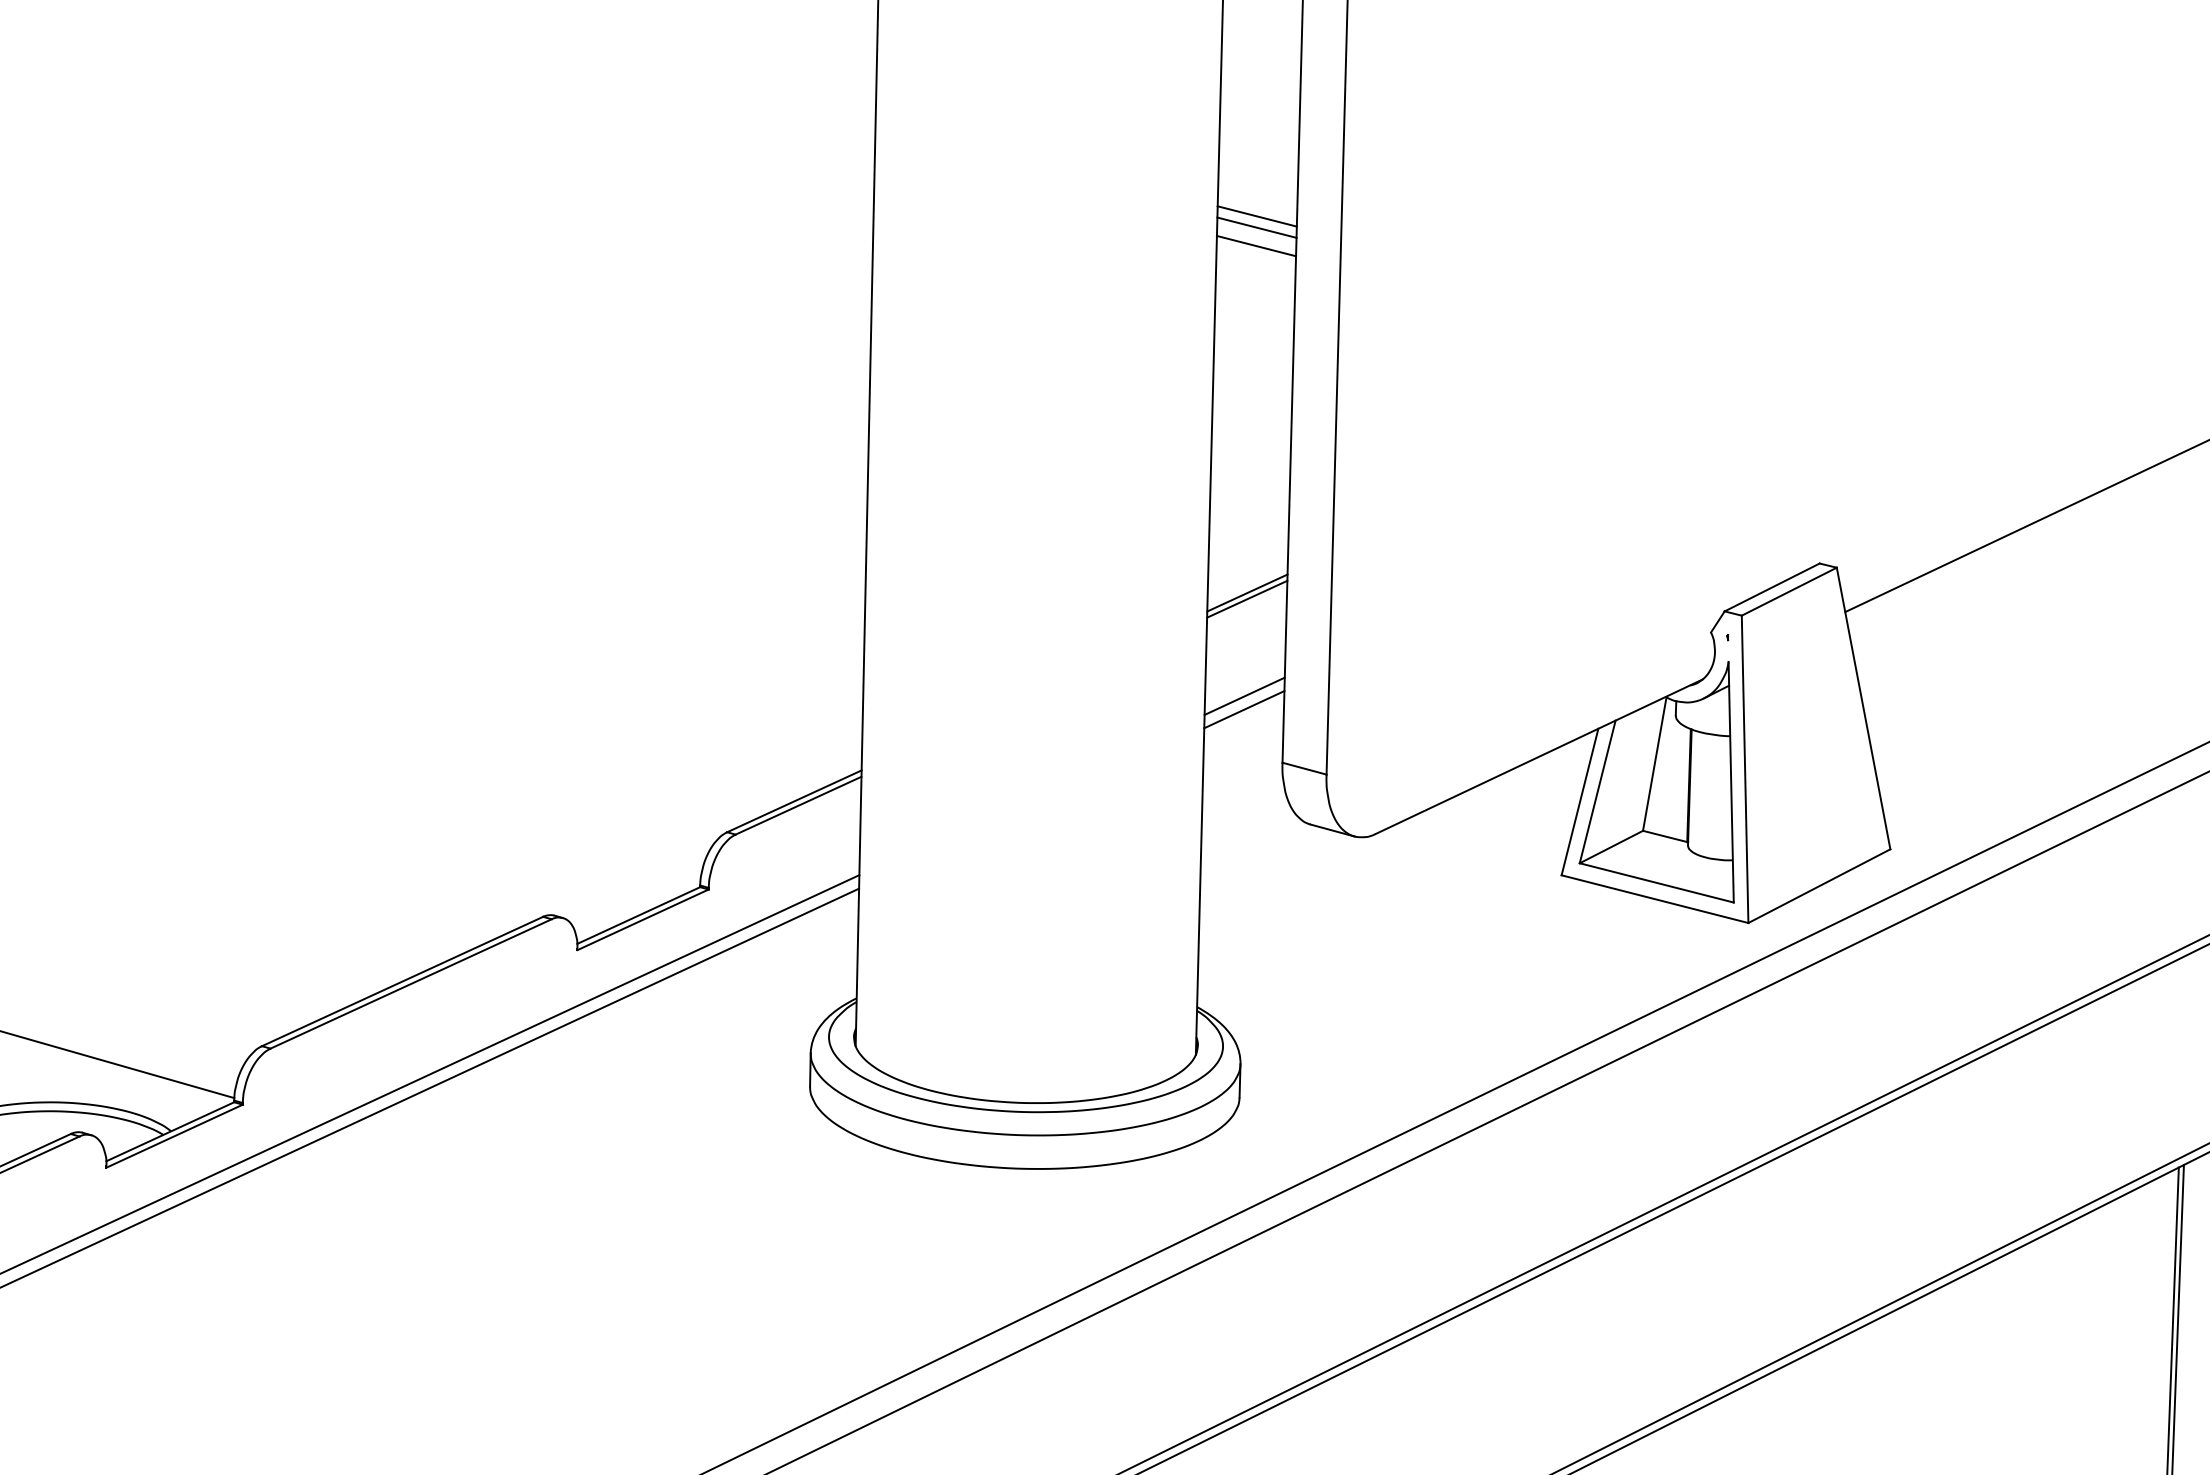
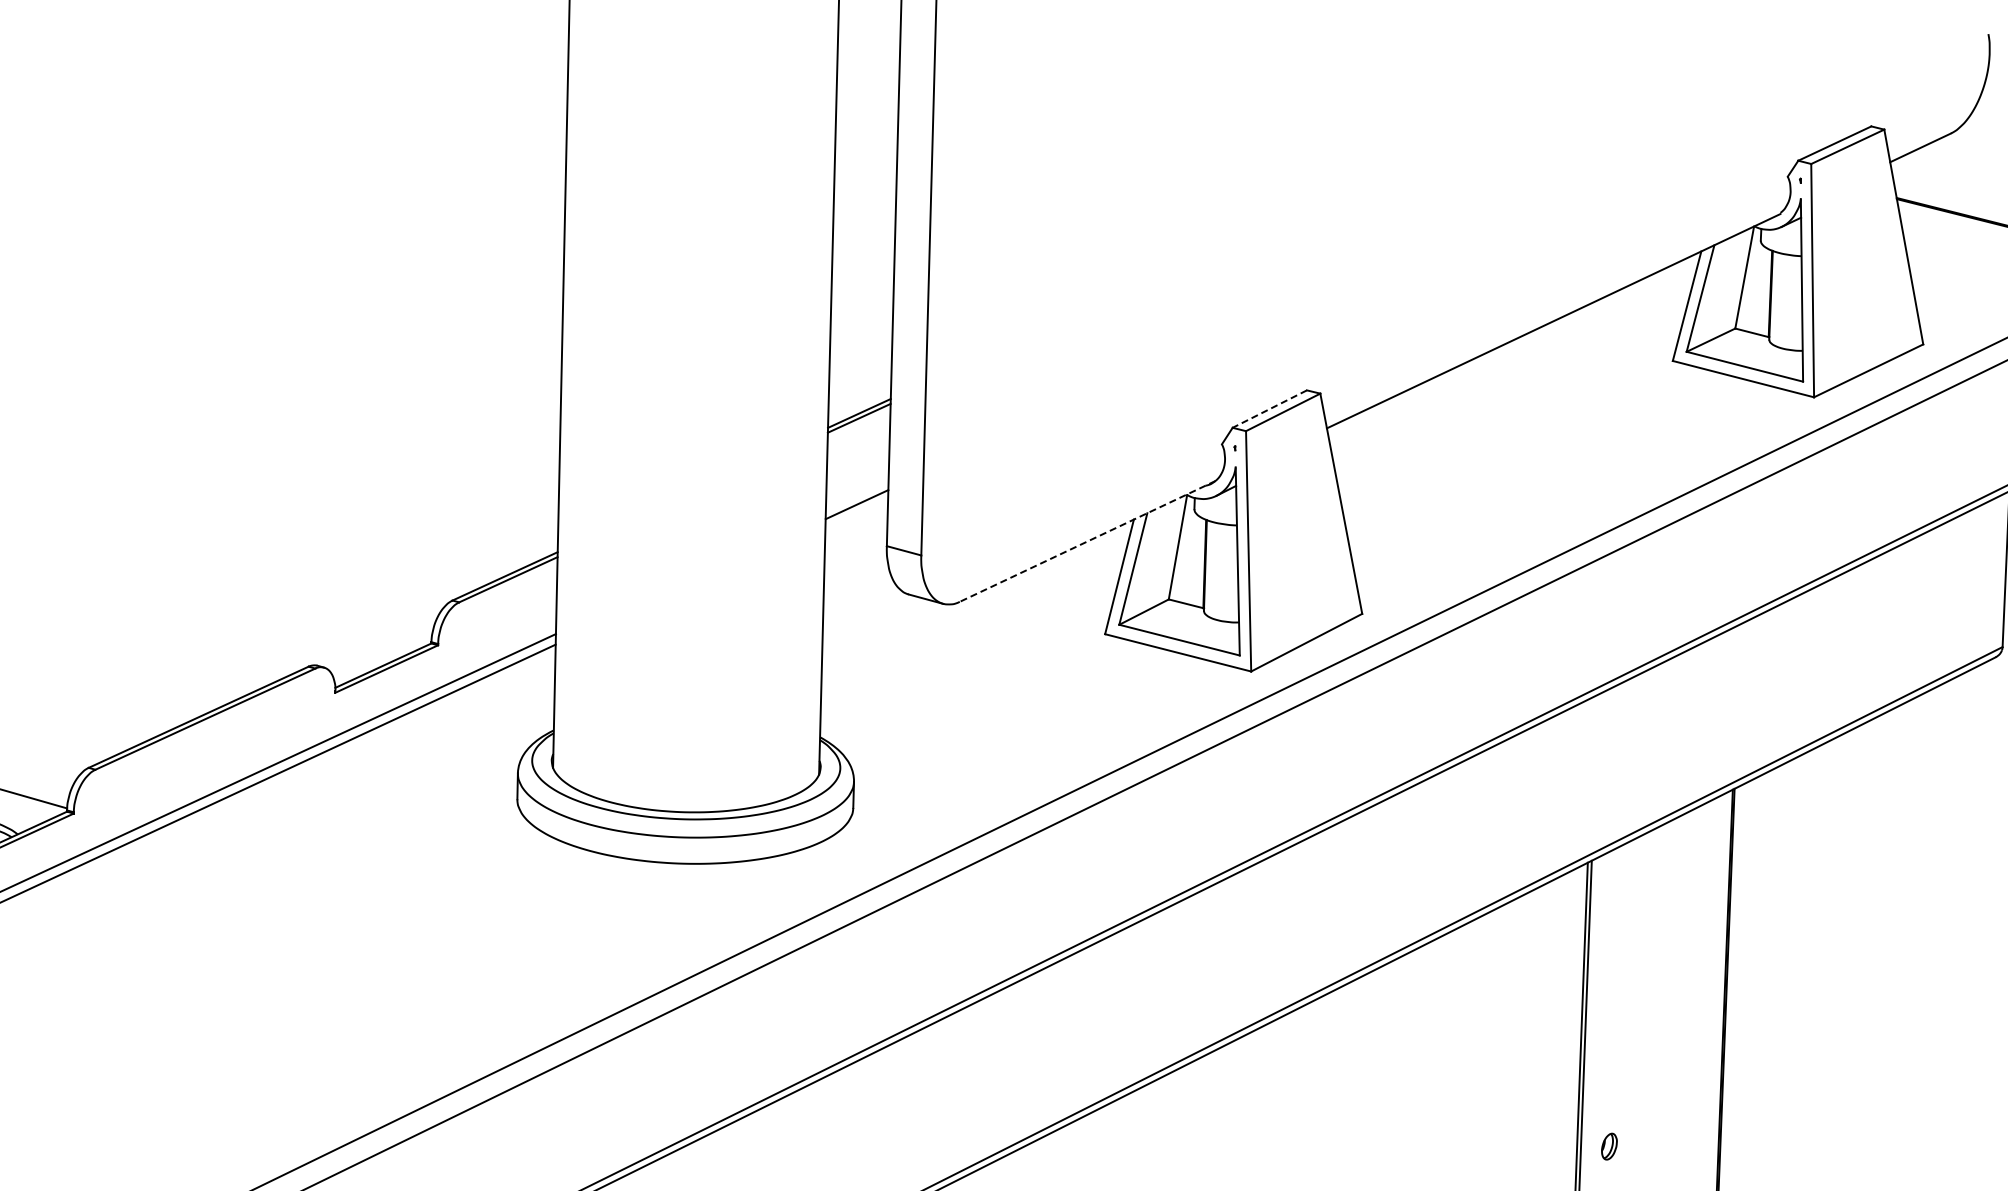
line: (1257, 215) -> (867, 118), removed
line: (1256, 227) -> (866, 127), removed
line: (1256, 246) -> (866, 142), removed
line: (1771, 587) -> (1269, 409), solid -> dashed
line: (1243, 695) -> (856, 493), removed
line: (1539, 756) -> (1087, 541), solid -> dashed

